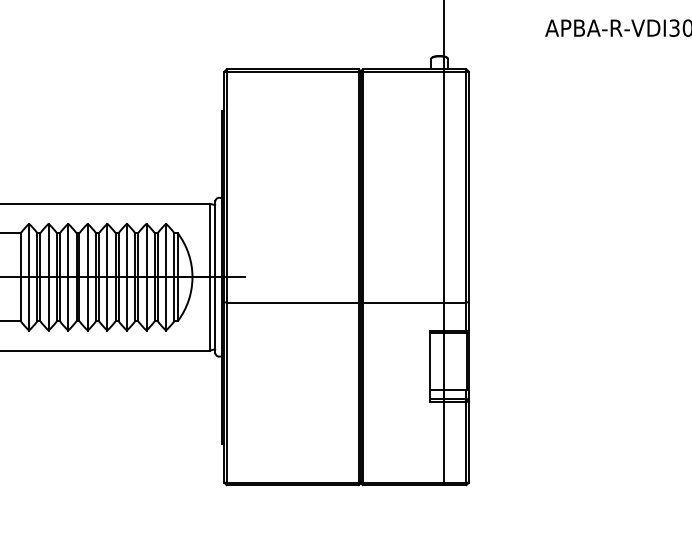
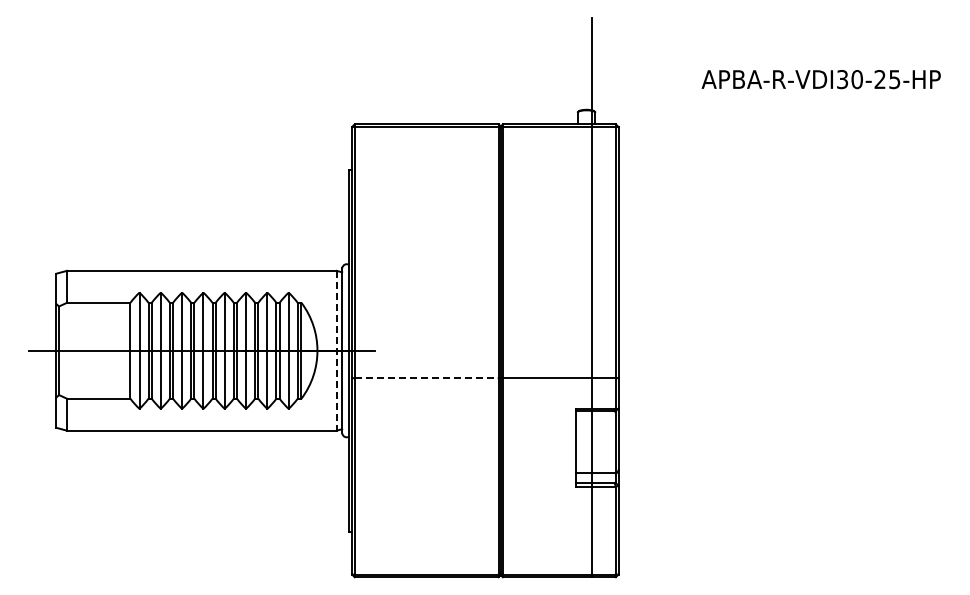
line: (209, 276) -> (336, 350), solid -> dashed
line: (292, 302) -> (426, 378), solid -> dashed

